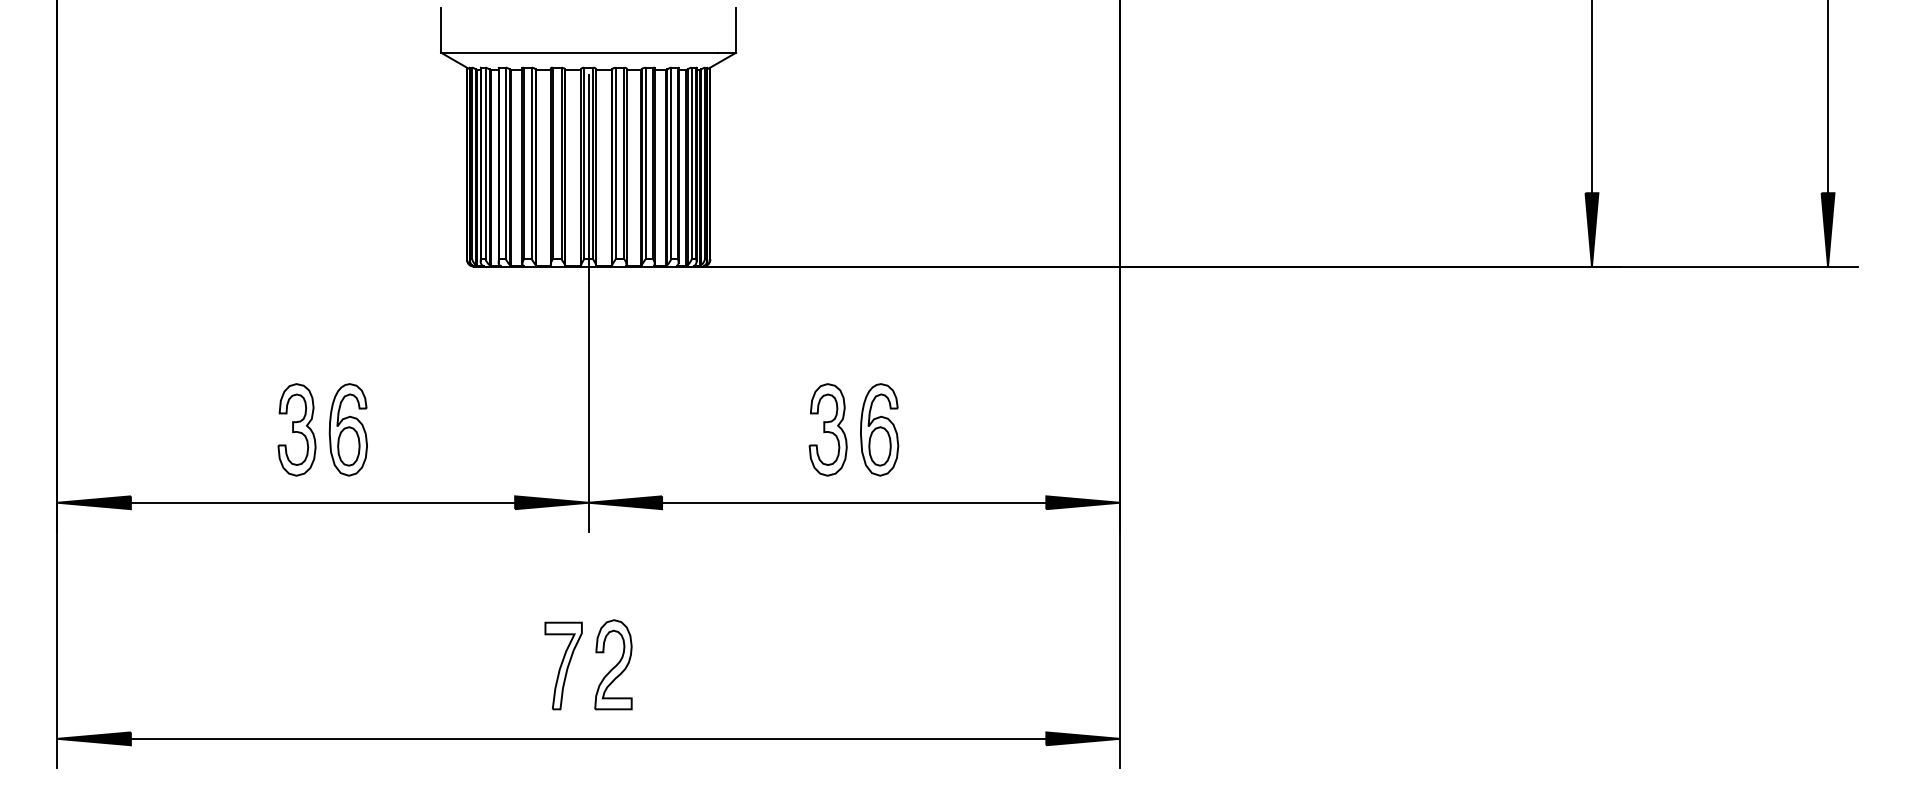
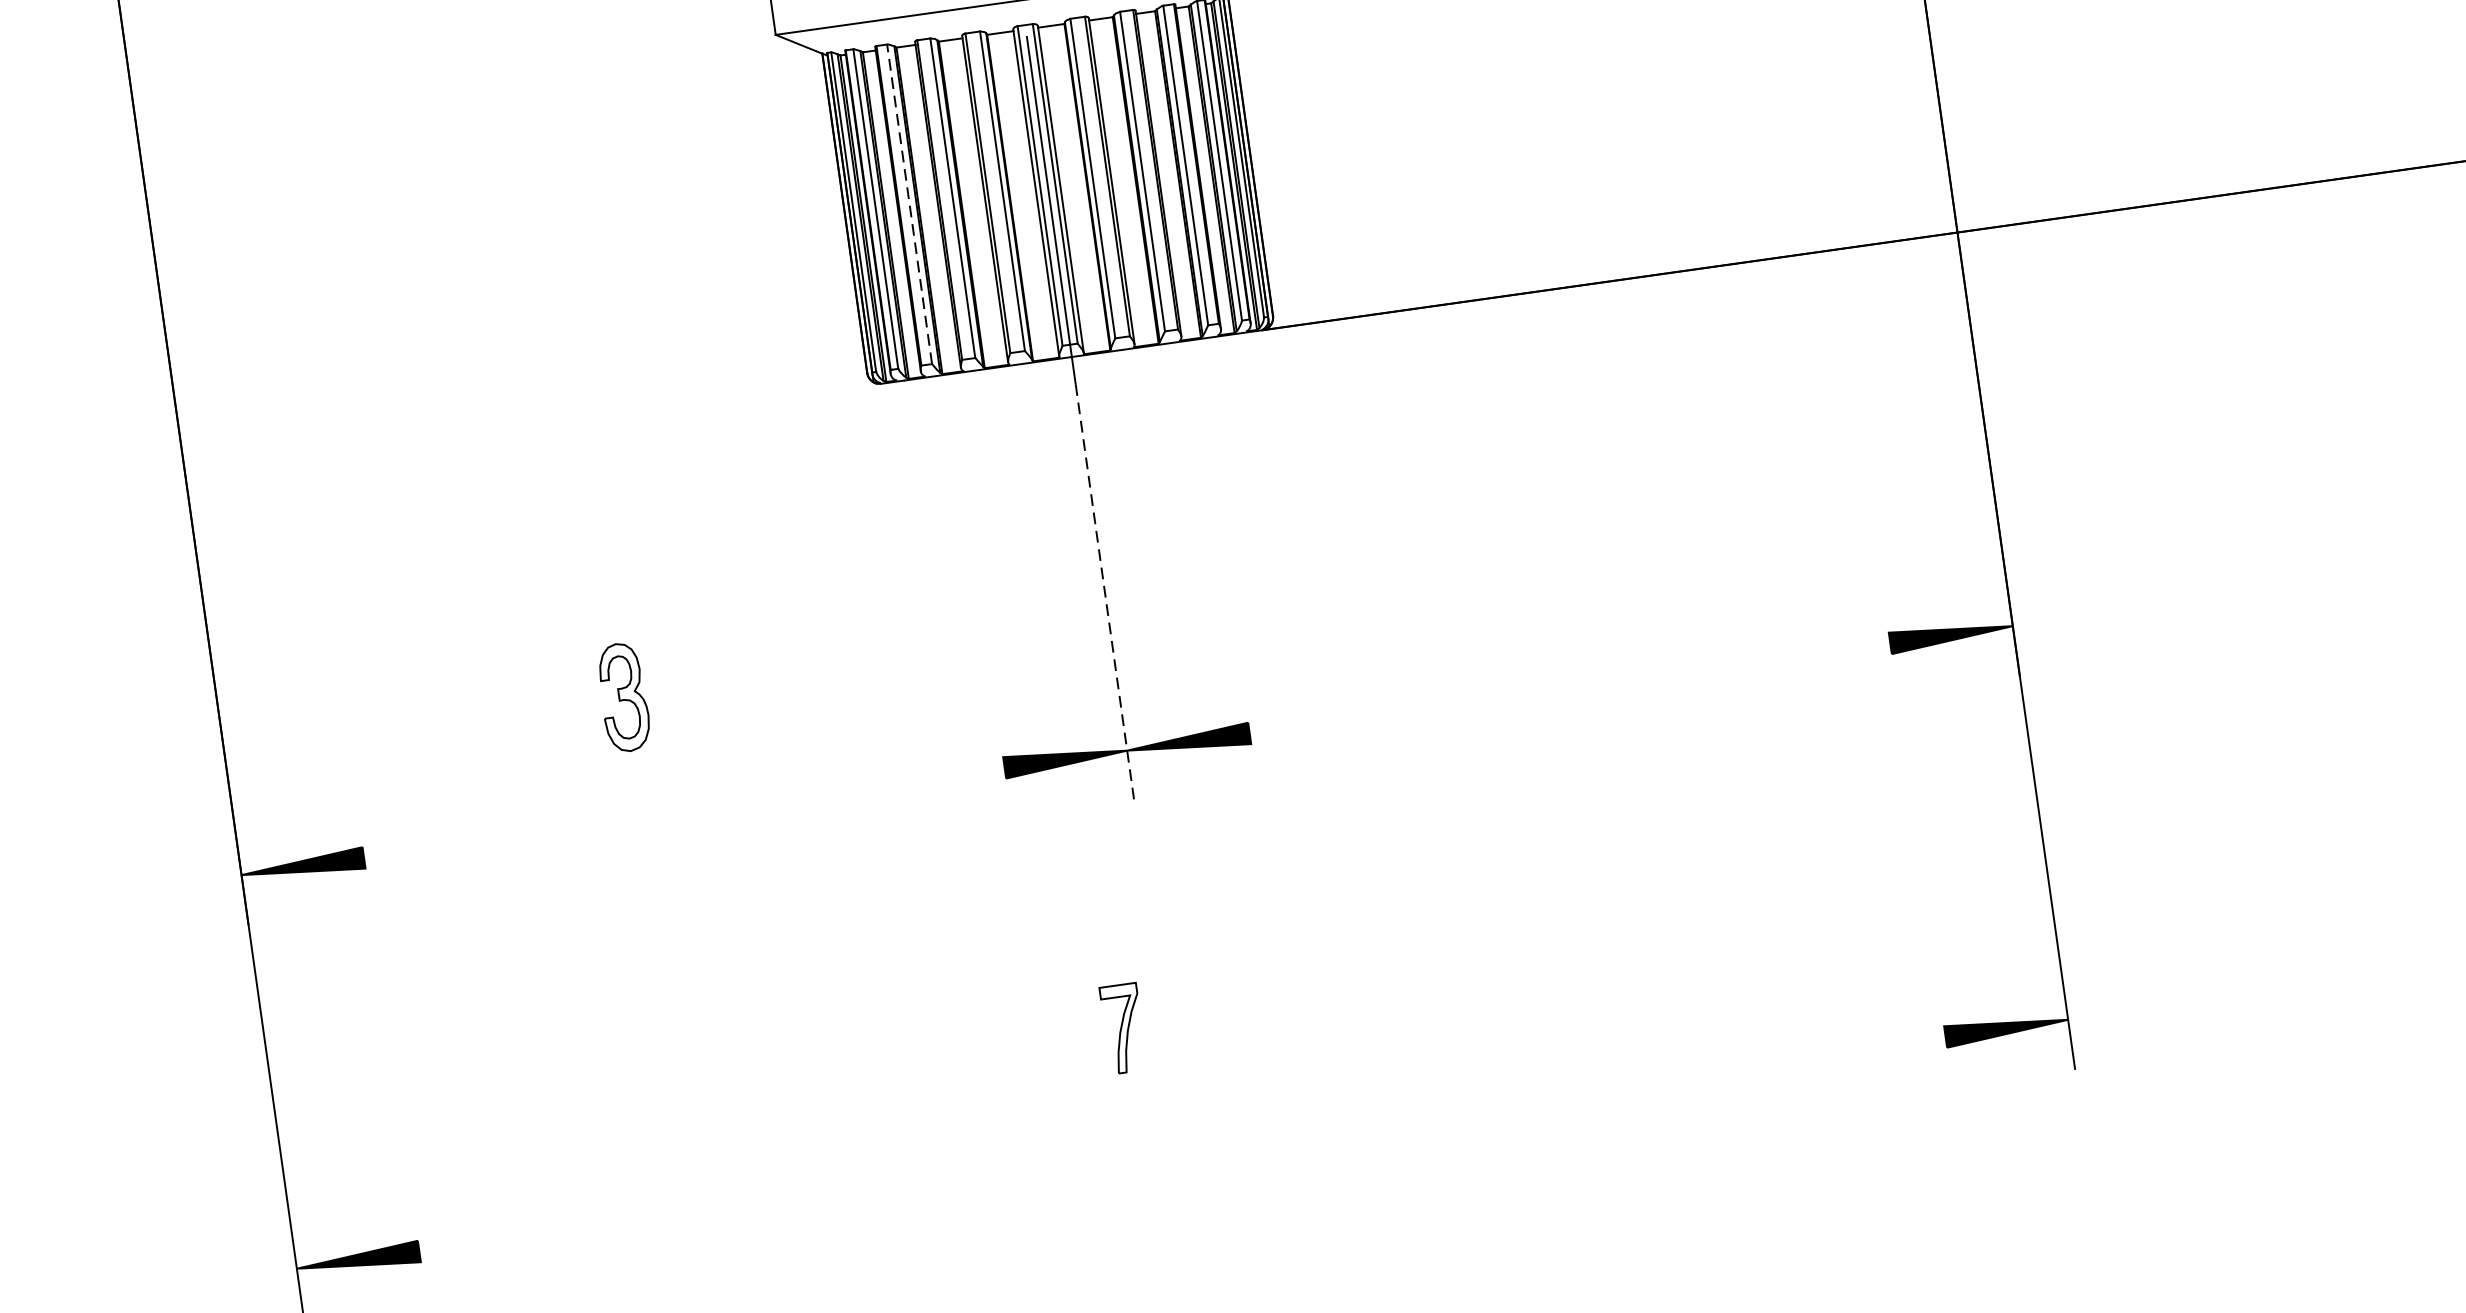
line: (505, 163) -> (909, 204), solid -> dashed
line: (588, 407) -> (1104, 591), solid -> dashed
part: (296, 429) -> (622, 696), size x0.7
part: (347, 429) -> (707, 684), removed
part: (827, 429) -> (1508, 572), removed
part: (879, 429) -> (1595, 560), removed
line: (322, 502) -> (683, 812), removed
line: (854, 502) -> (1570, 687), removed
part: (613, 664) -> (1206, 1014), removed
part: (563, 665) -> (1123, 1027), size x0.6
line: (588, 738) -> (1182, 1143), removed

